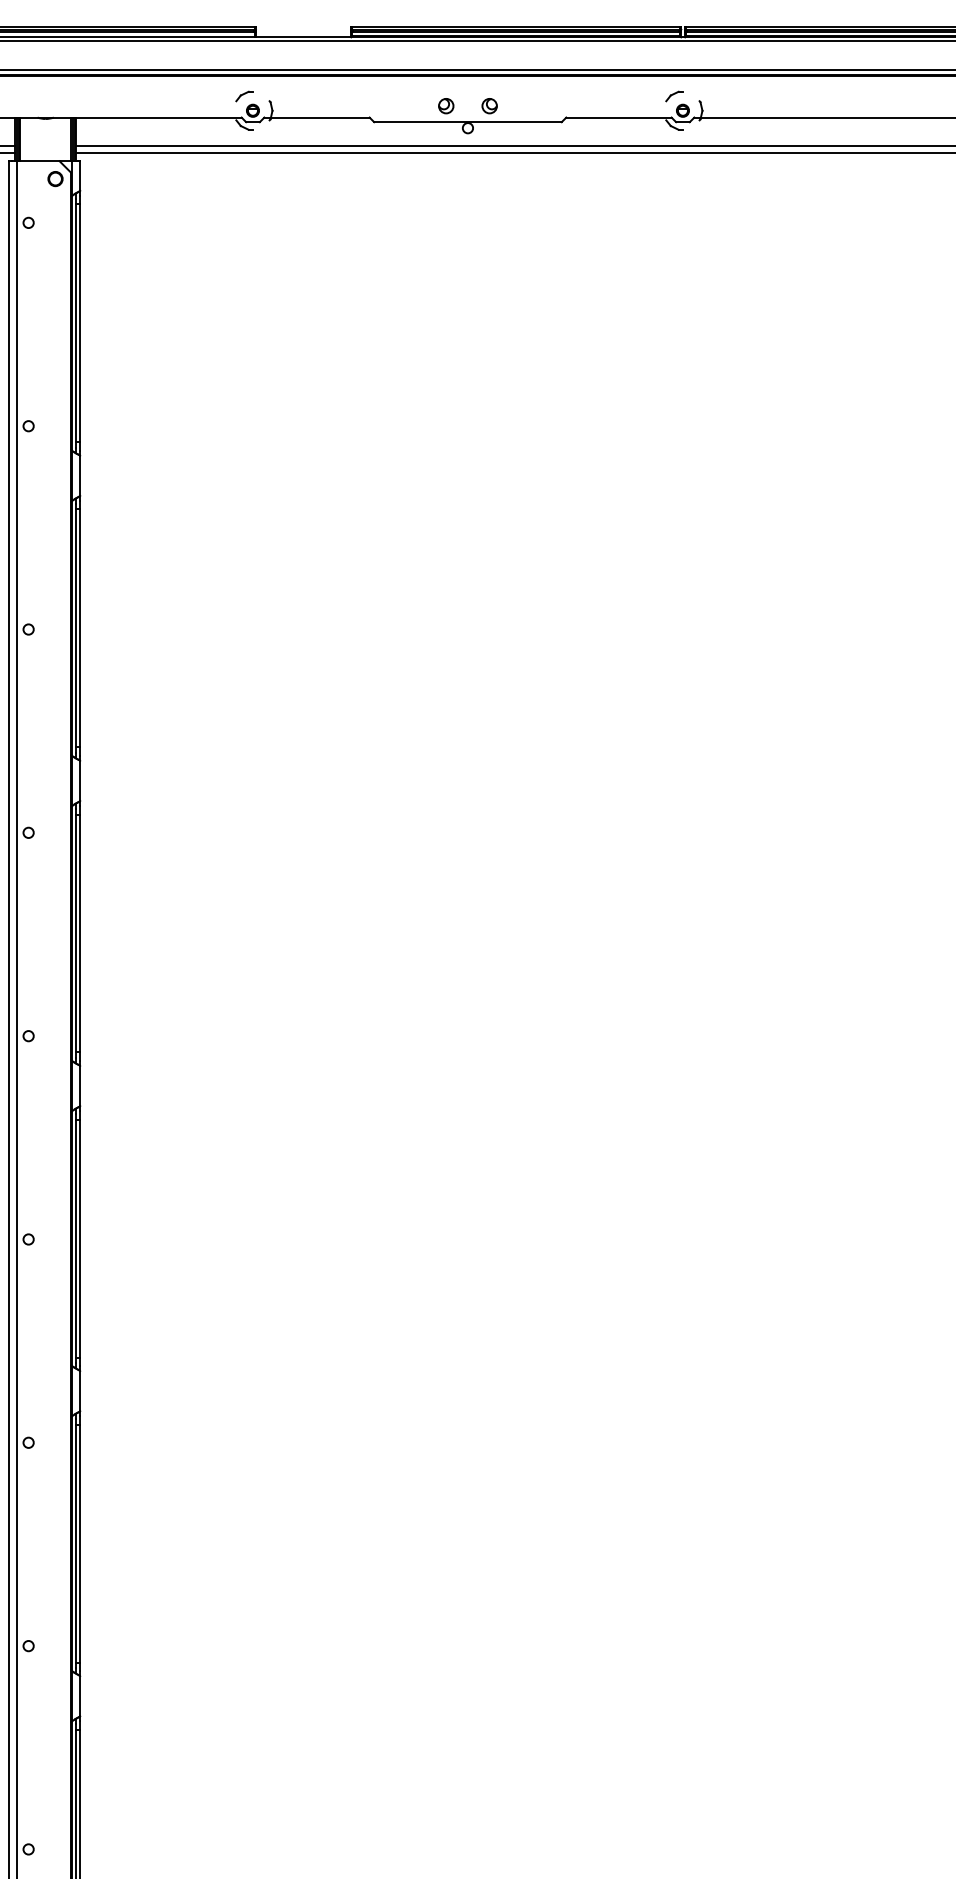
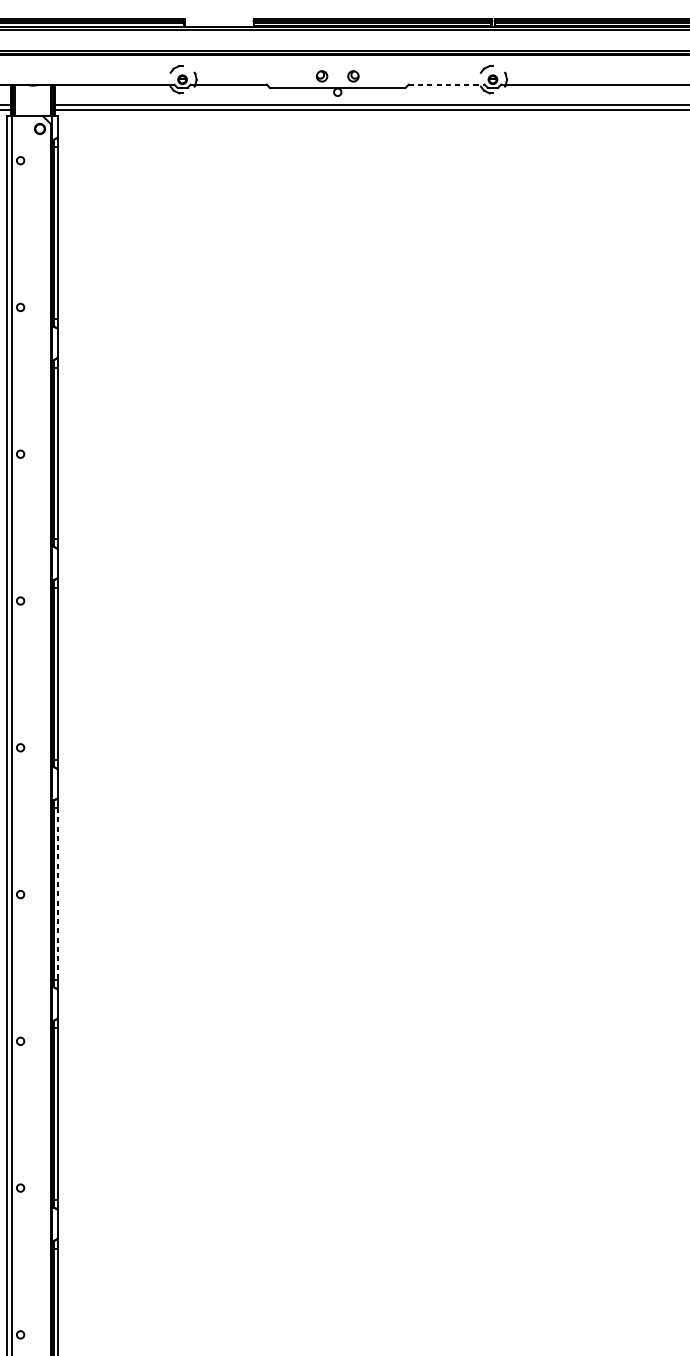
line: (618, 117) -> (446, 84), solid -> dashed
line: (80, 1238) -> (58, 893), solid -> dashed

